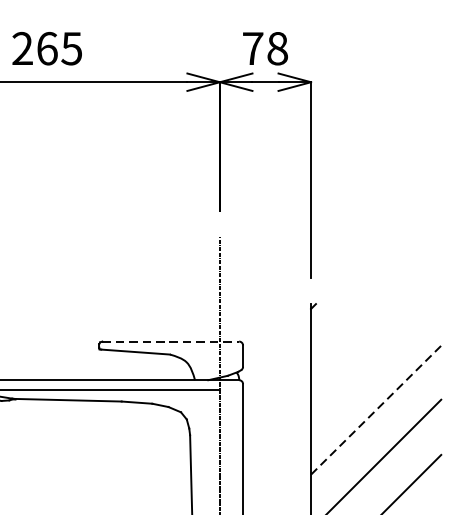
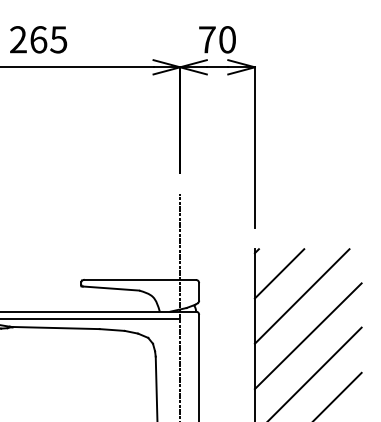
text: (277, 48) -> (227, 39), 78 -> 70
line: (341, 333) -> (279, 273), added
line: (171, 341) -> (140, 279), dashed -> solid
line: (367, 361) -> (301, 296), added
line: (376, 409) -> (308, 335), dashed -> solid

